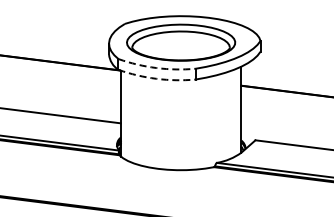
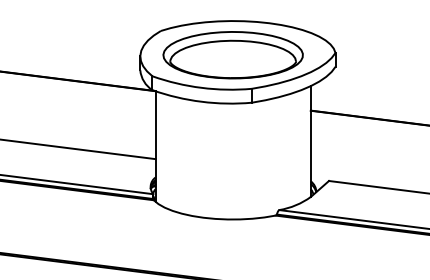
arc: (156, 68) -> (201, 88), dashed -> solid
arc: (156, 78) -> (201, 101), dashed -> solid

